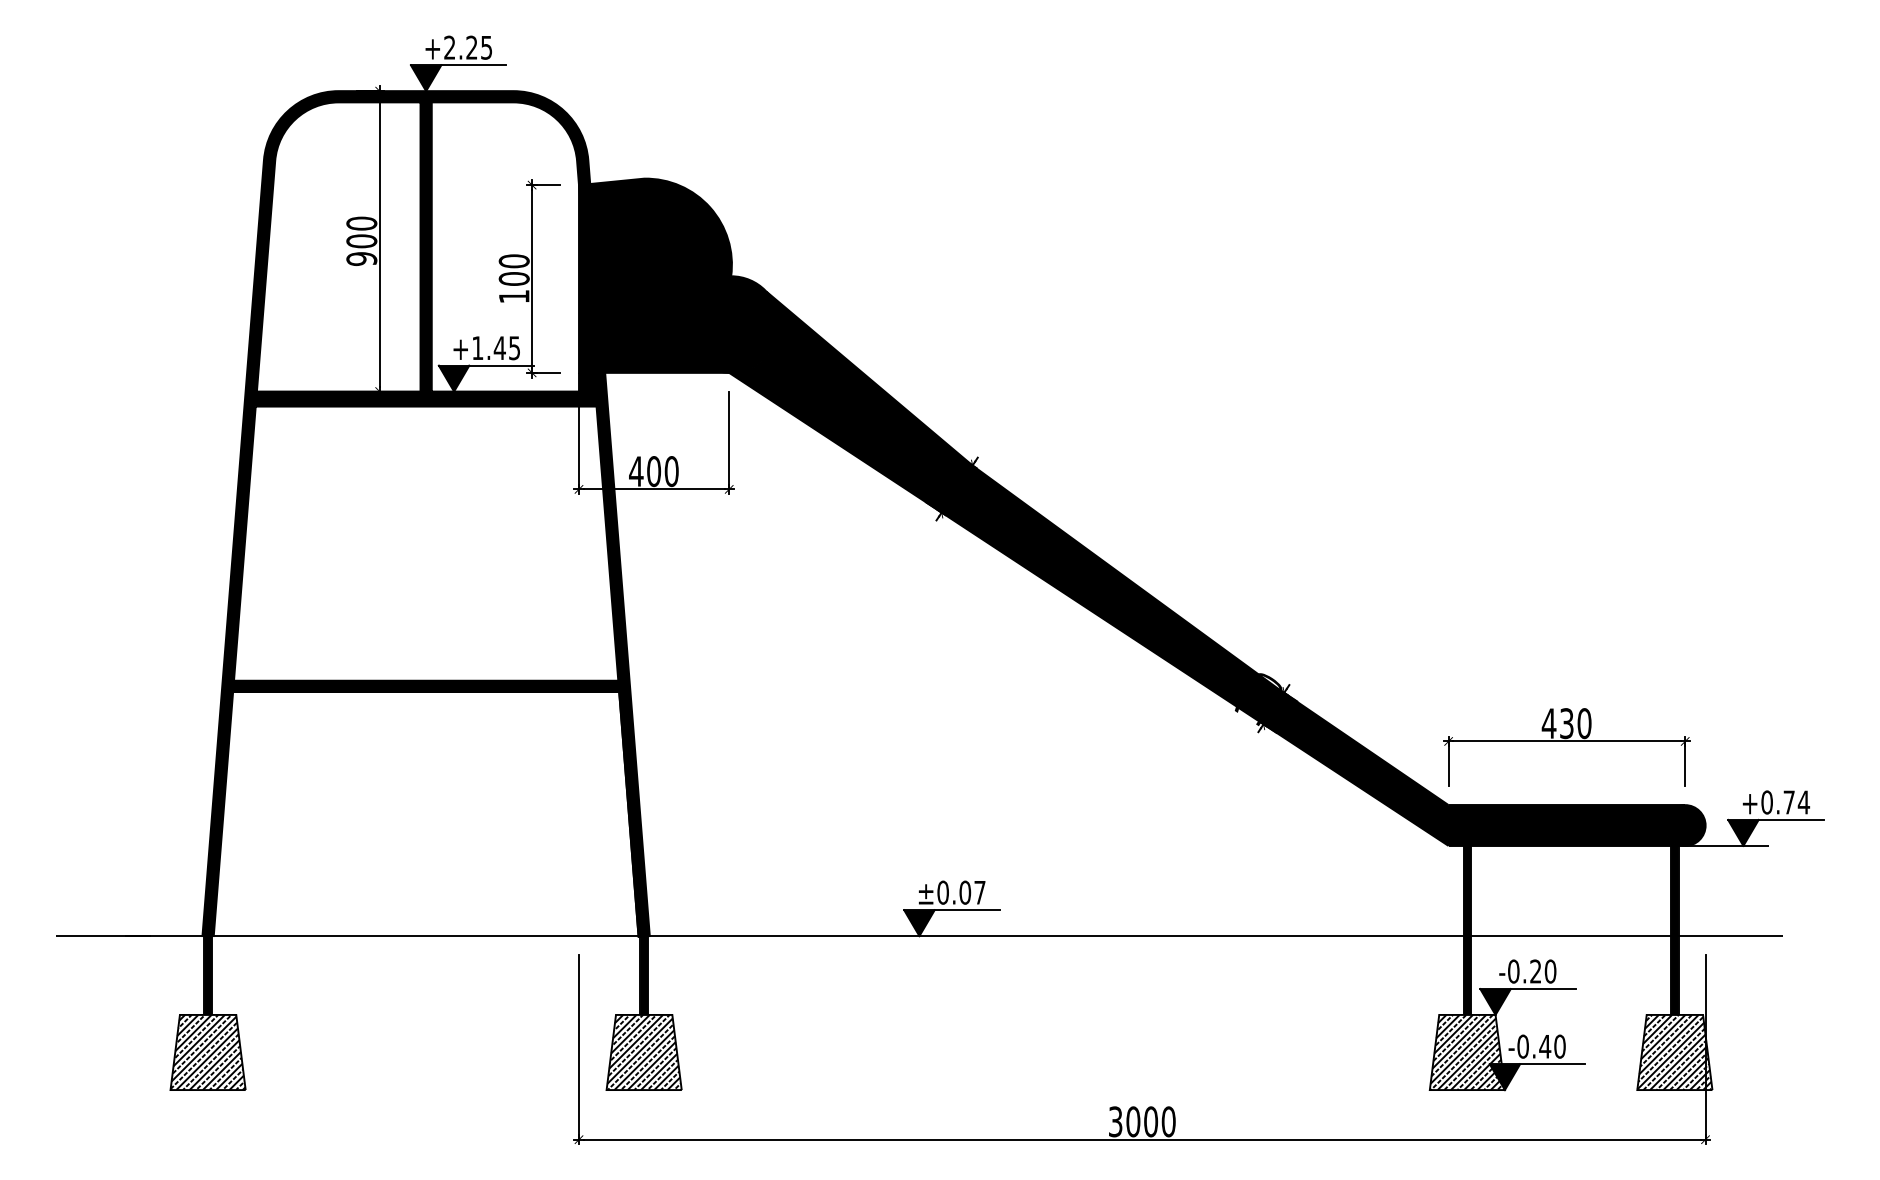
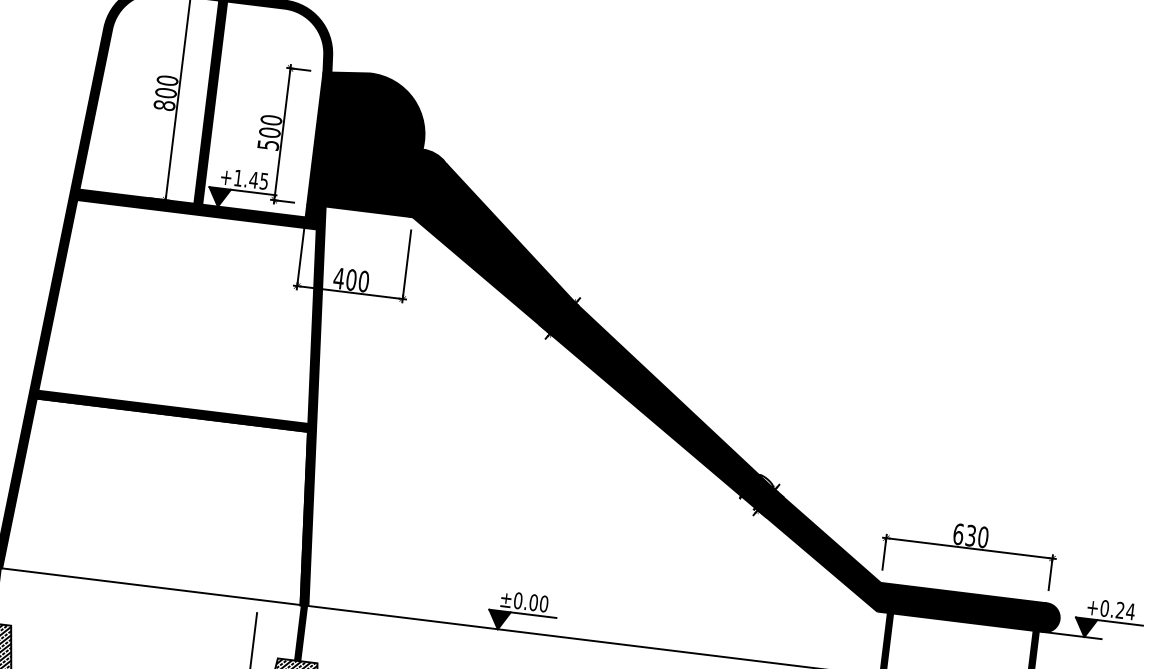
text: (361, 259) -> (164, 105), 900 -> 800
text: (514, 296) -> (268, 145), 100 -> 500
text: (1548, 723) -> (958, 534), 430 -> 630
text: (1788, 802) -> (1119, 610), +0.74 -> +0.24
text: (979, 892) -> (543, 603), ±0.07 -> ±0.00

